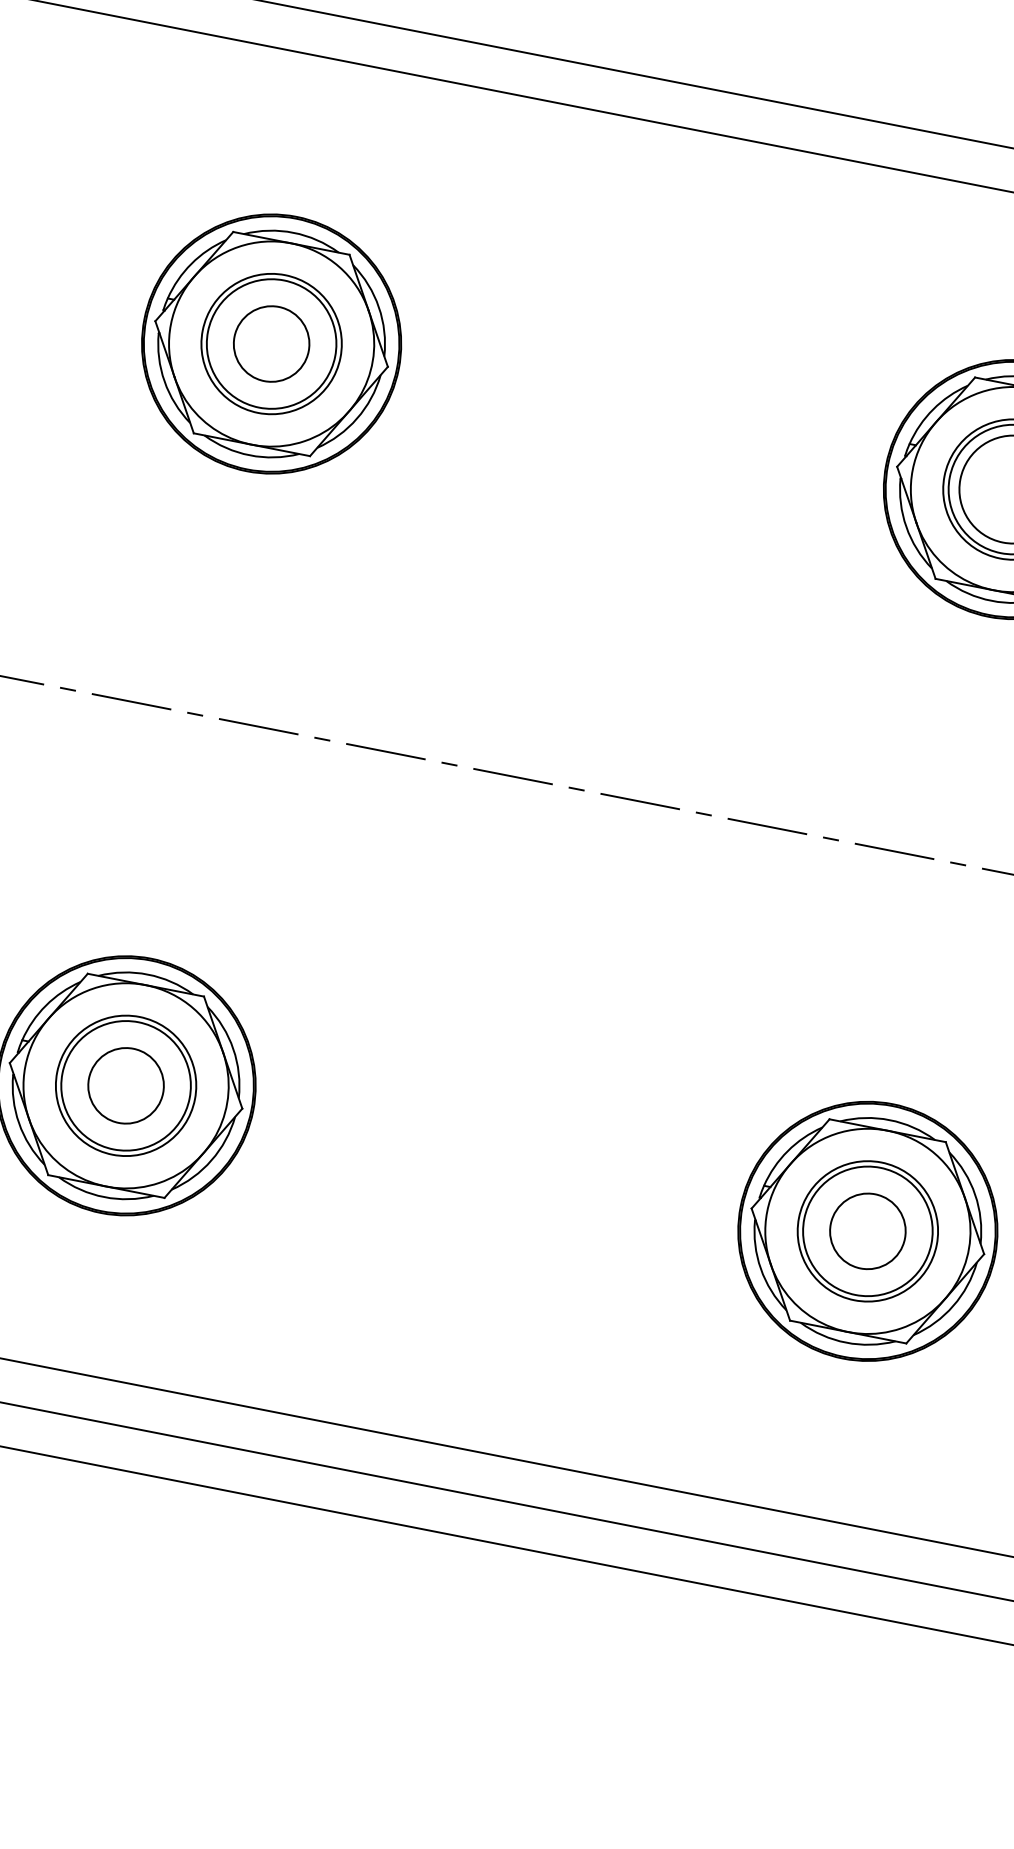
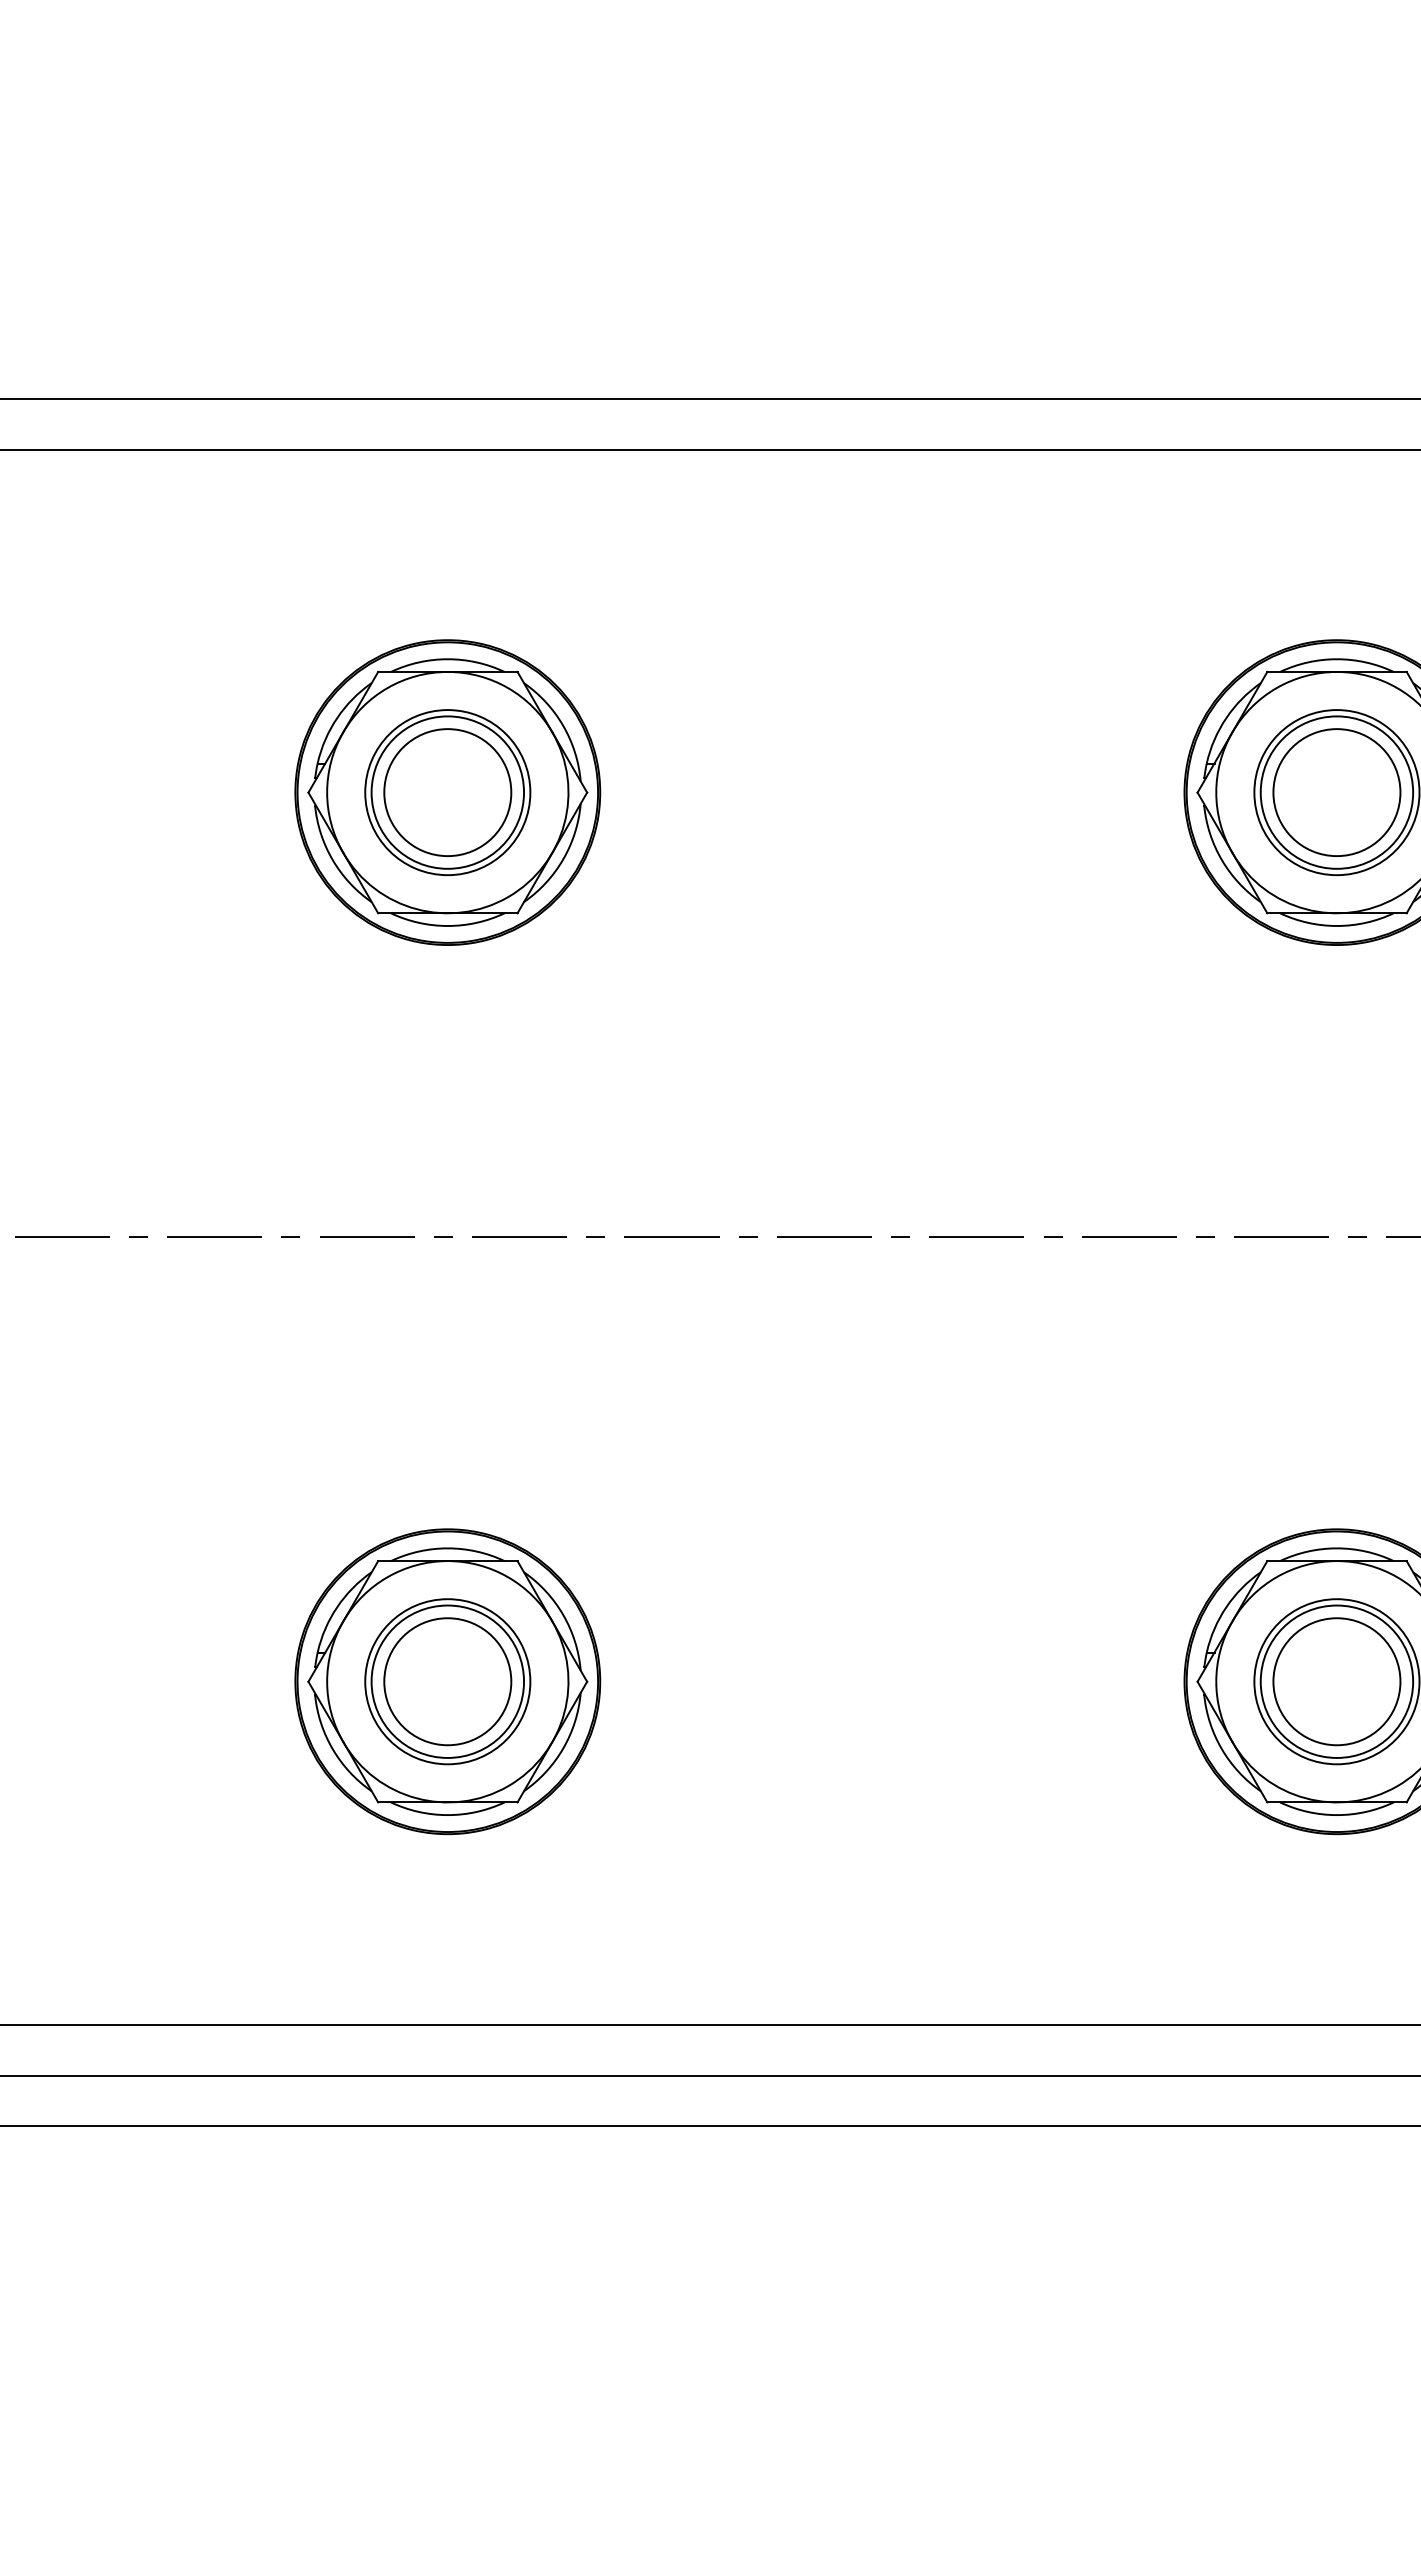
circle: (271, 343) -> (447, 792), size x1.43
circle: (125, 1085) -> (447, 1681), size x1.43
circle: (867, 1231) -> (1336, 1681), size x1.43

